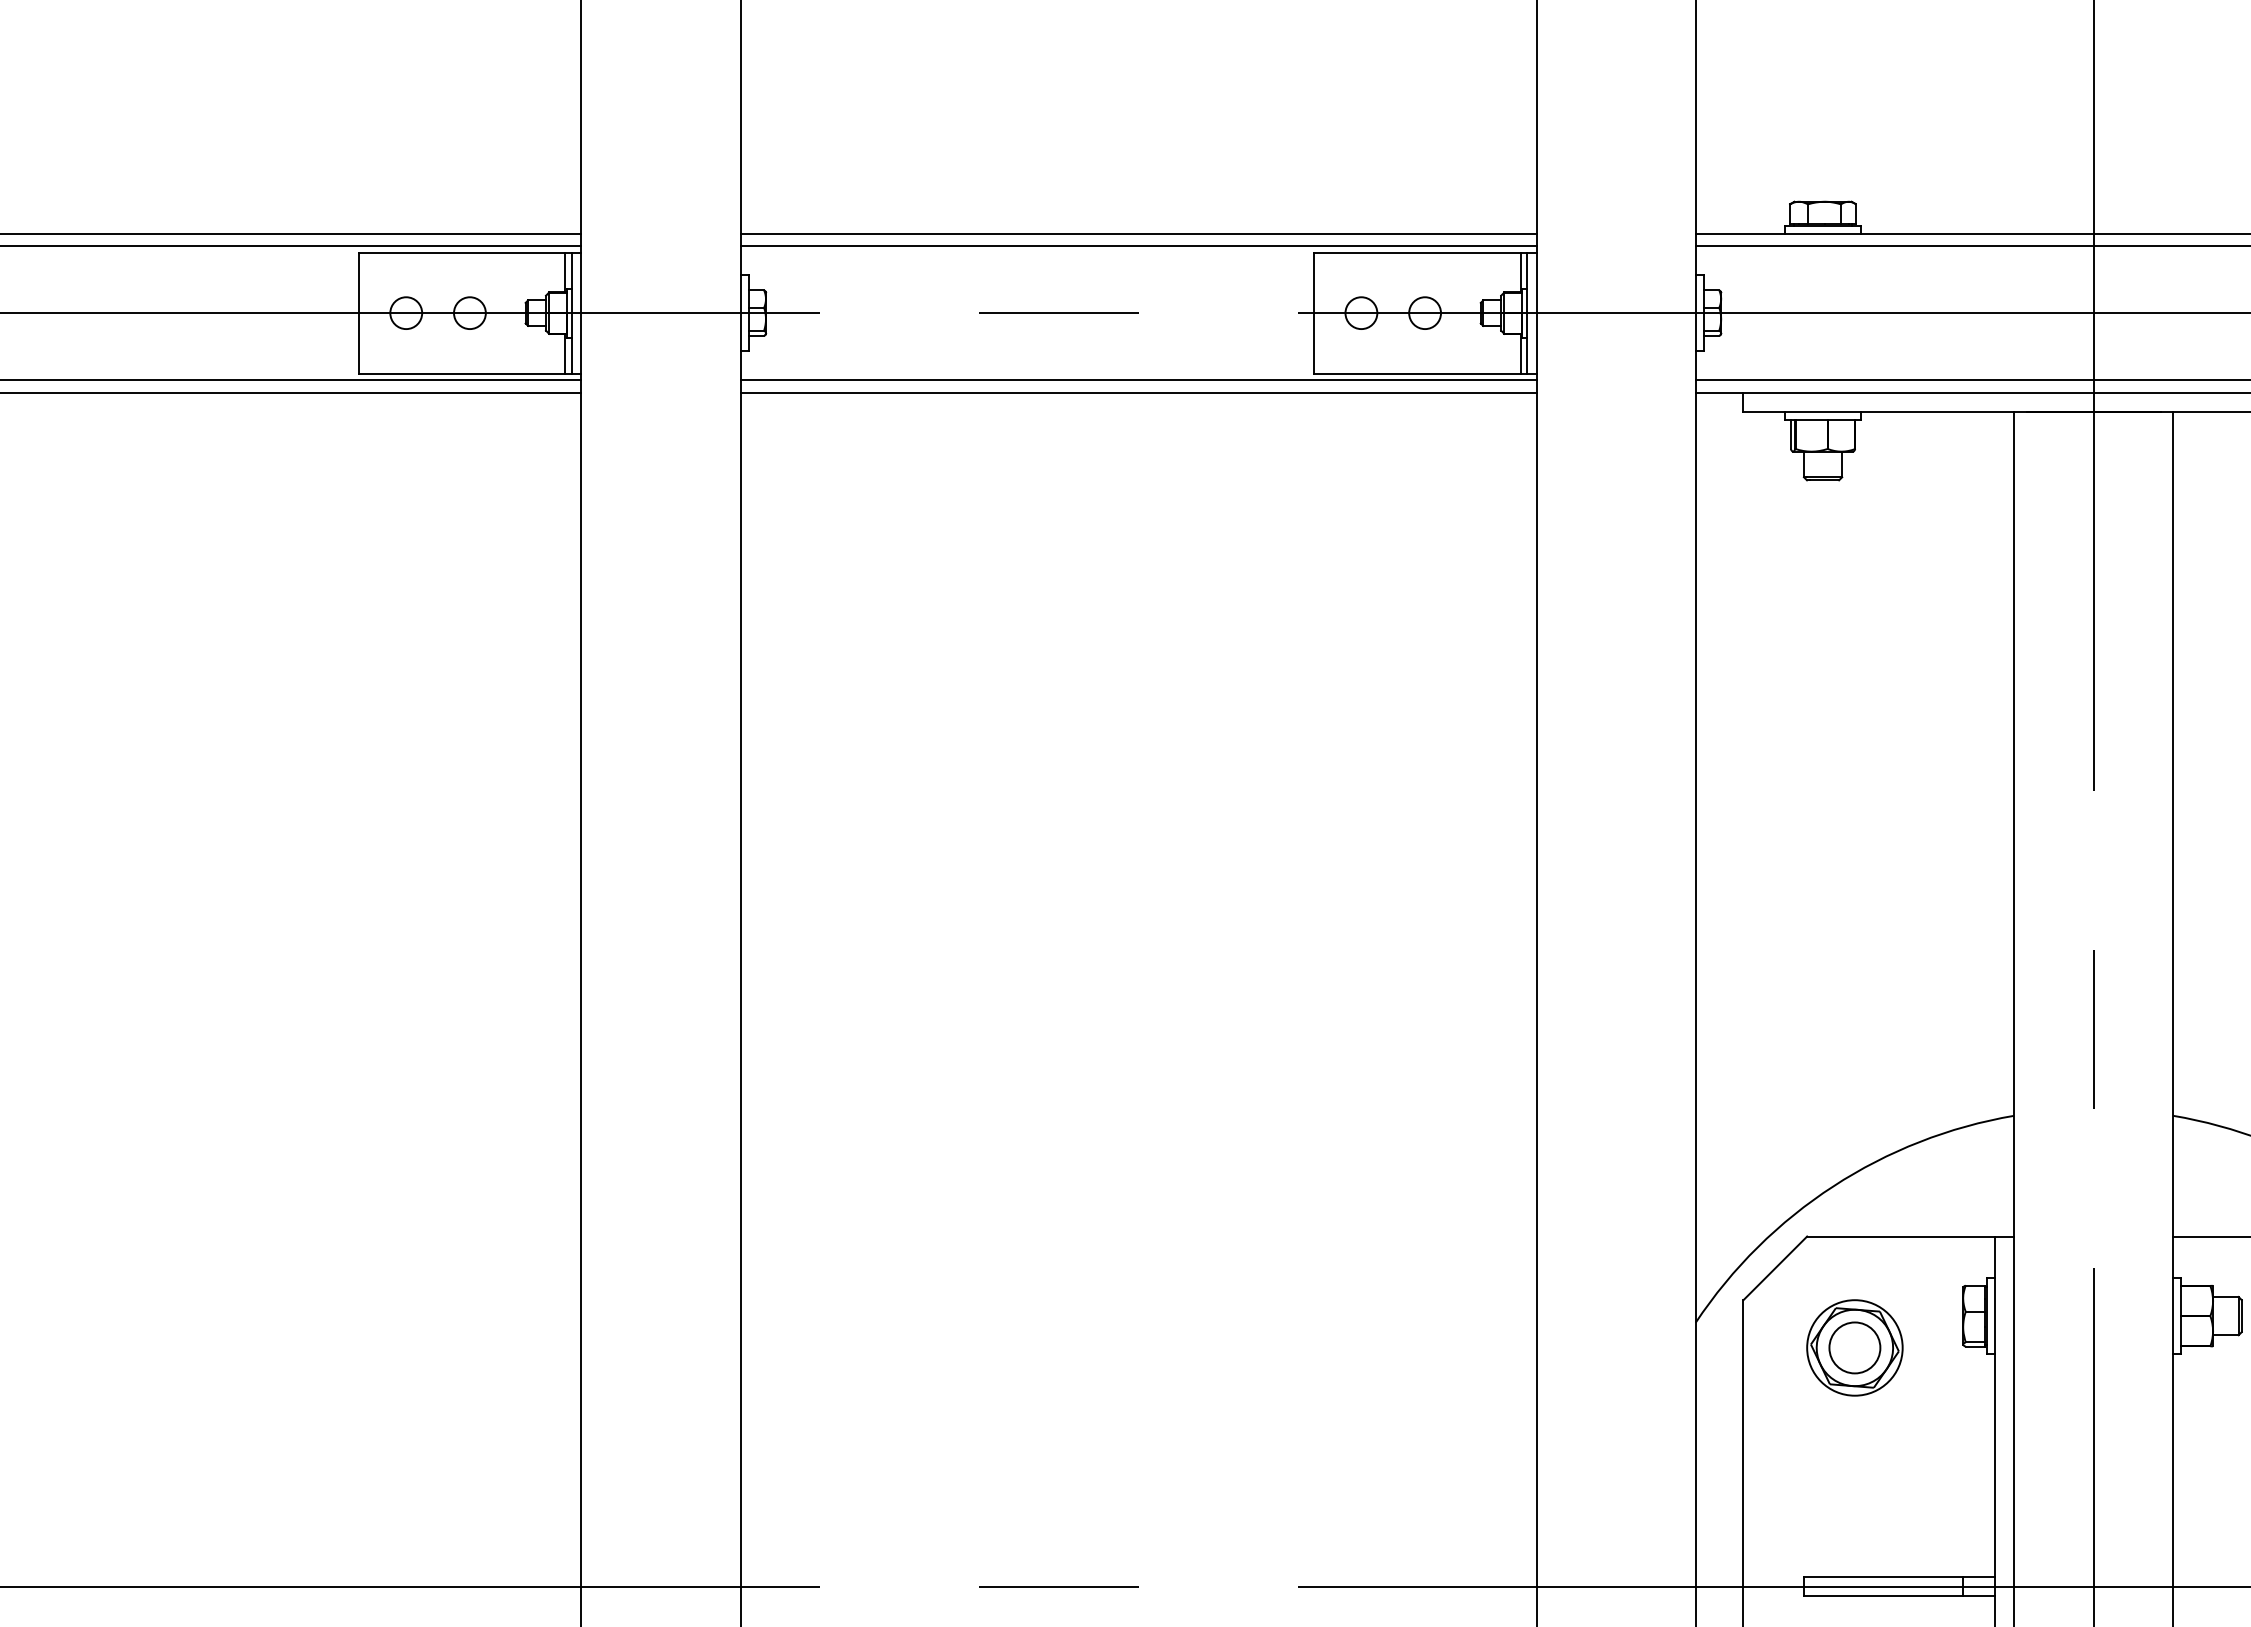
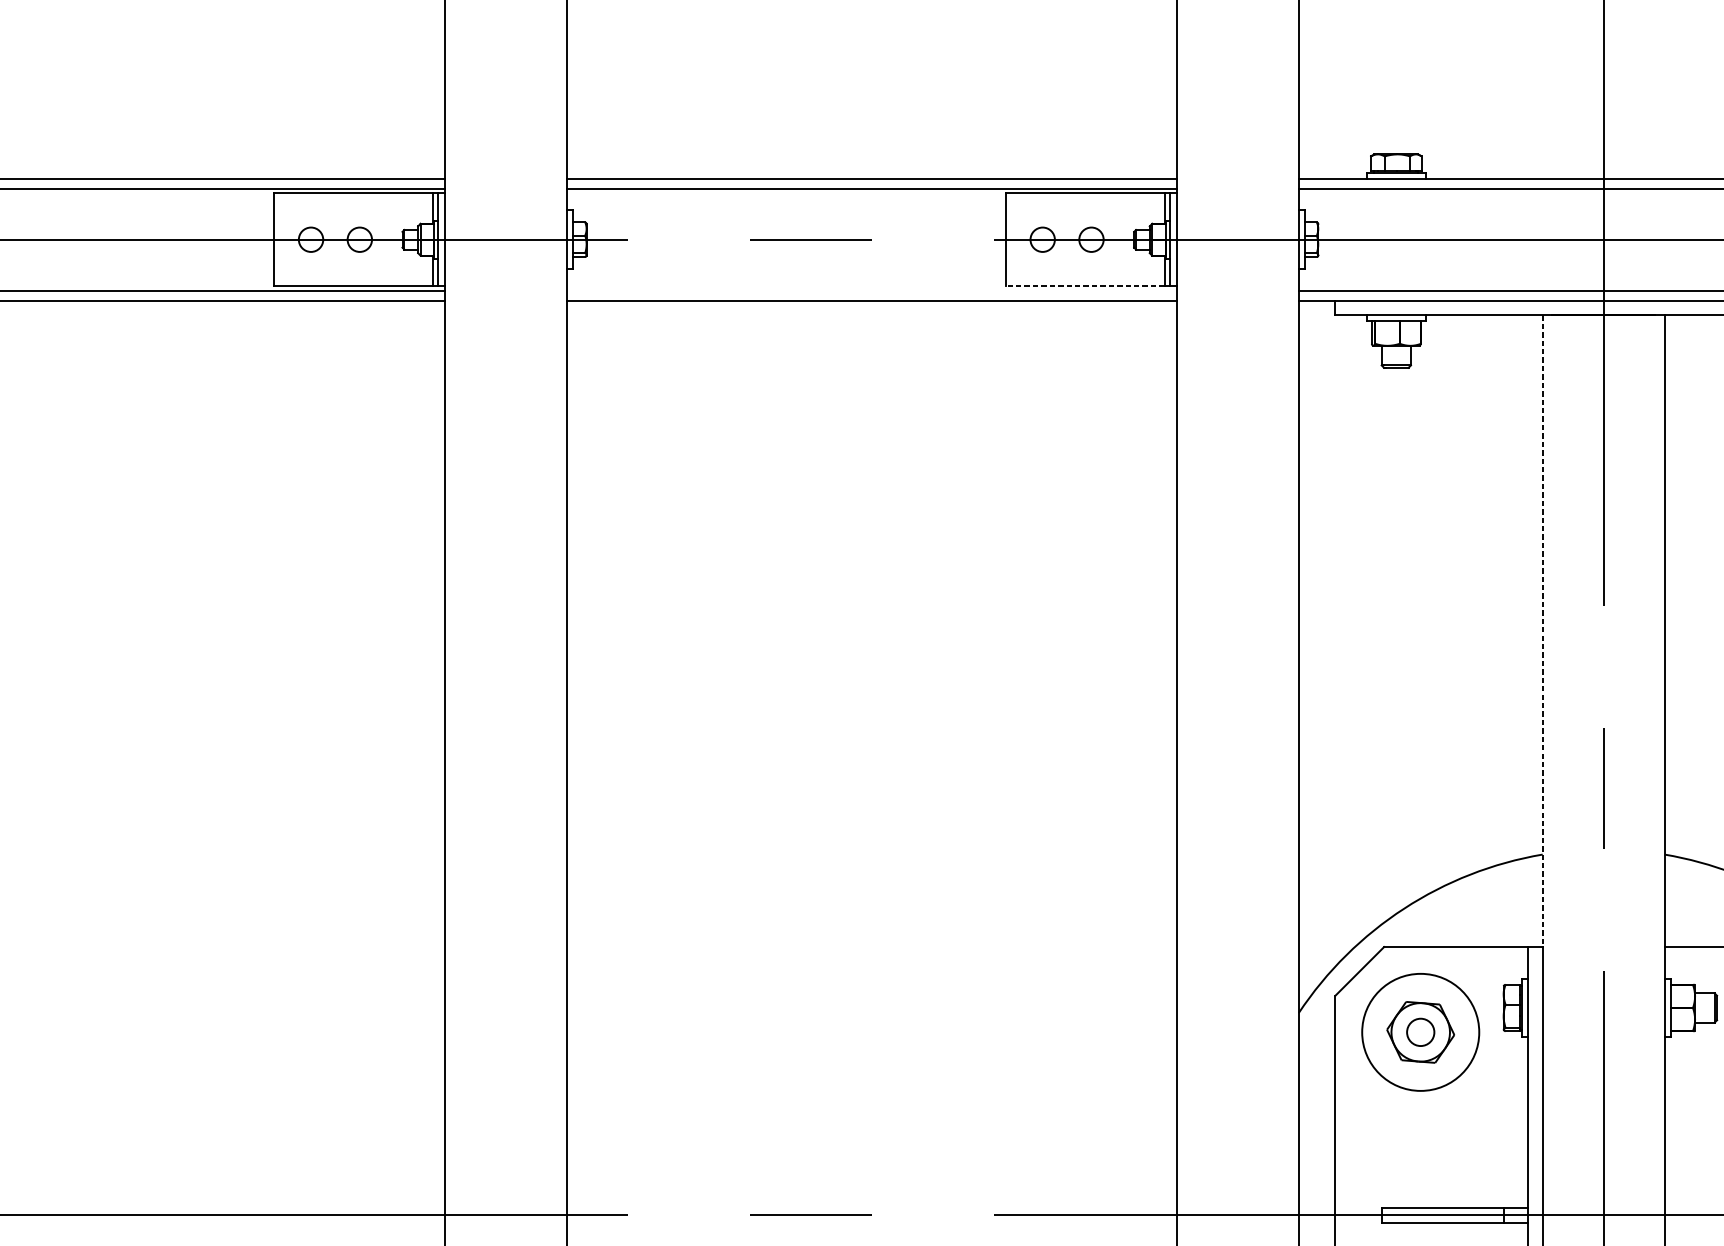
line: (1416, 373) -> (1084, 285), solid -> dashed
line: (1138, 380) -> (871, 291), removed
line: (2014, 824) -> (1542, 631), solid -> dashed
circle: (1854, 1347) -> (1420, 1032), size x0.7
circle: (1854, 1347) -> (1420, 1032), size x1.6

